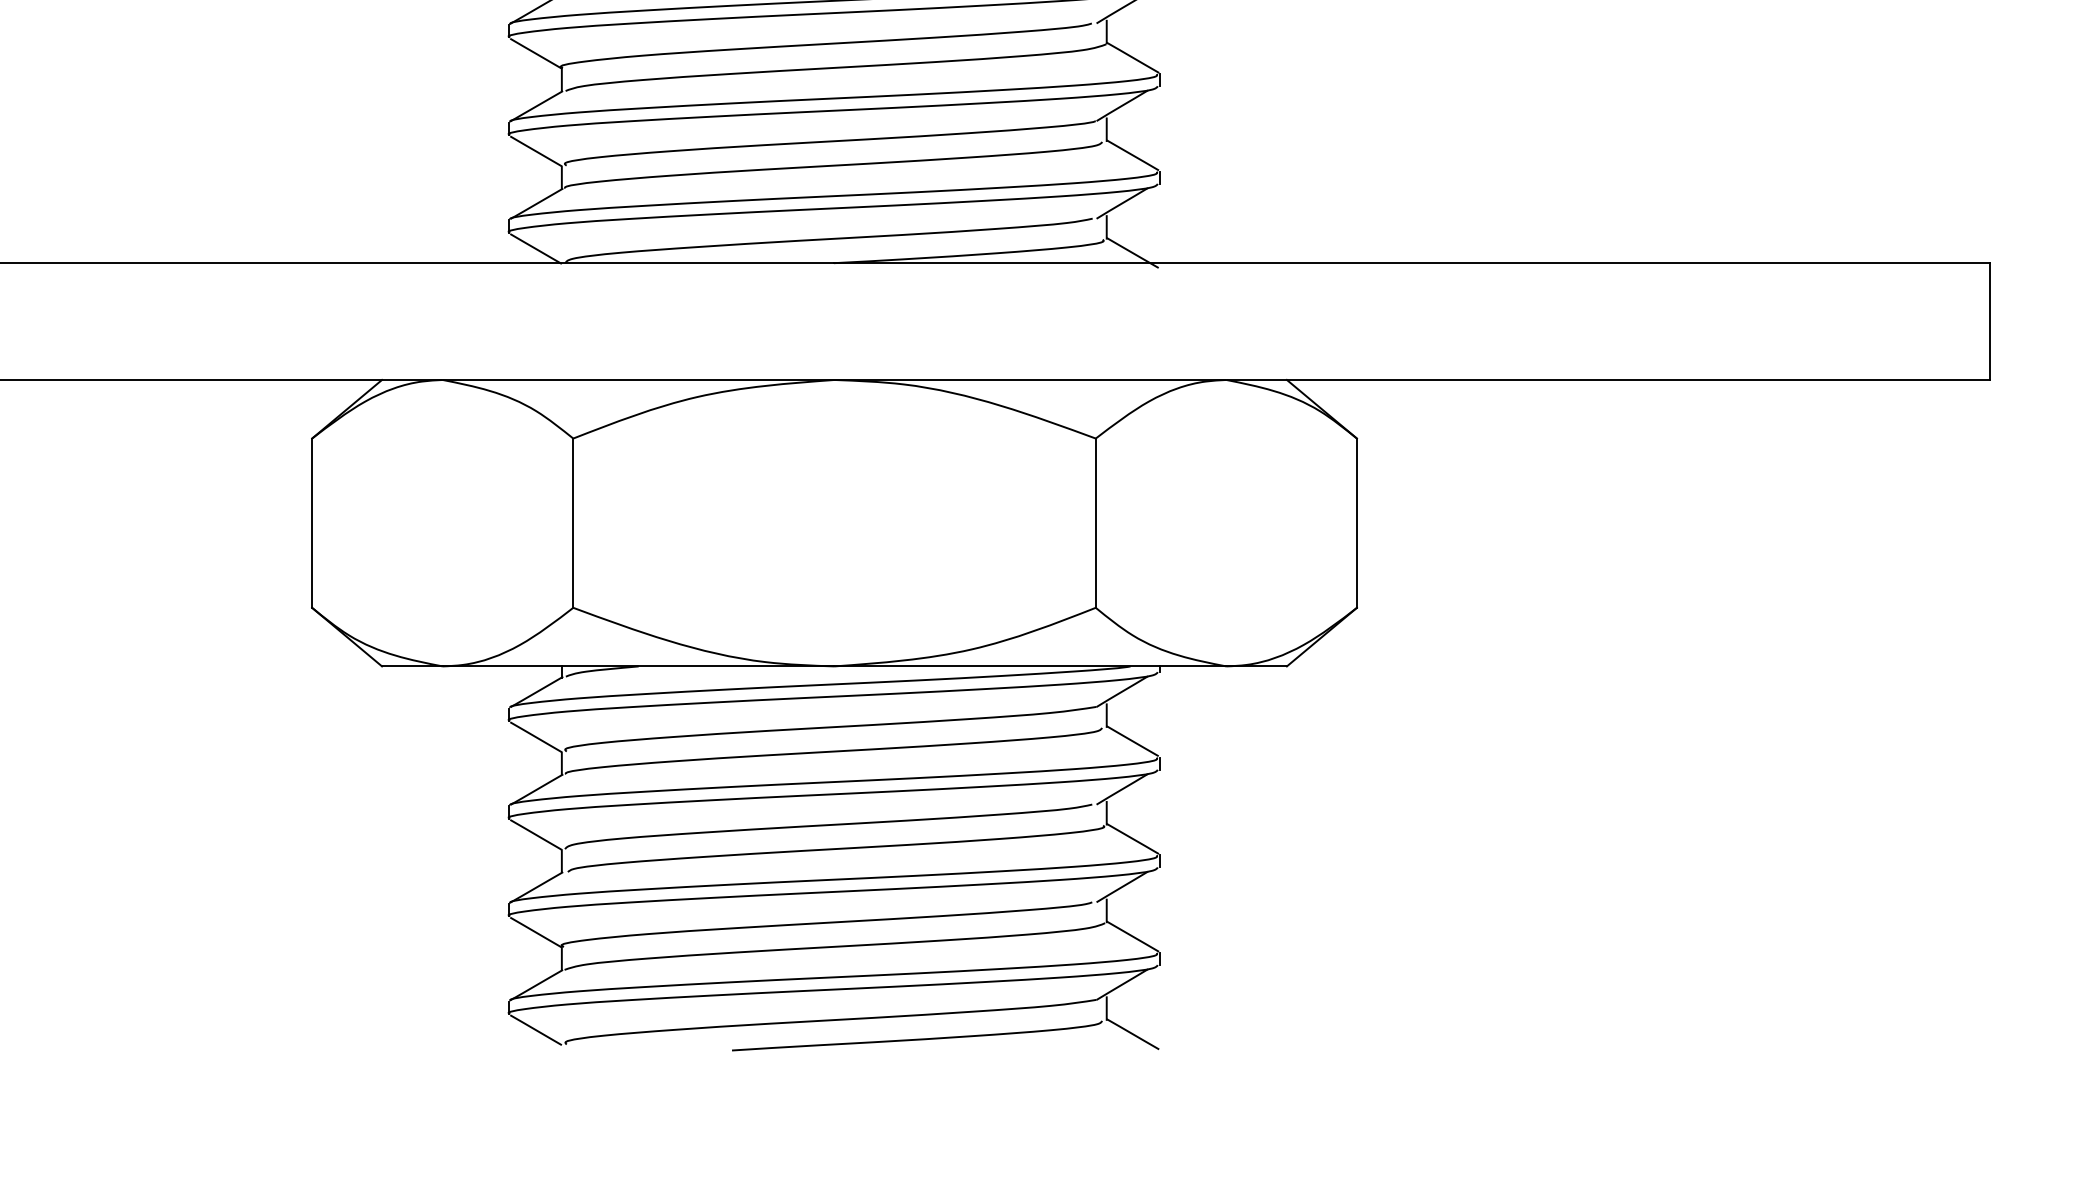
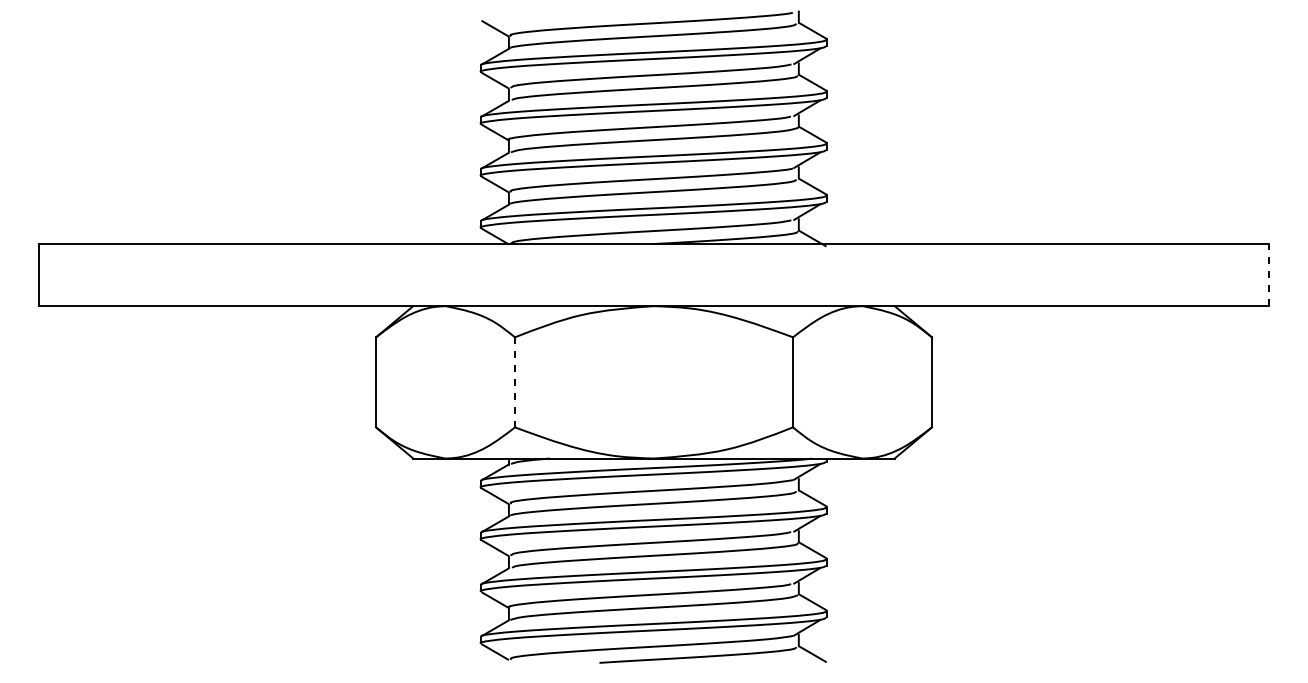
line: (1989, 320) -> (1268, 274), solid -> dashed
line: (574, 523) -> (515, 382), solid -> dashed

